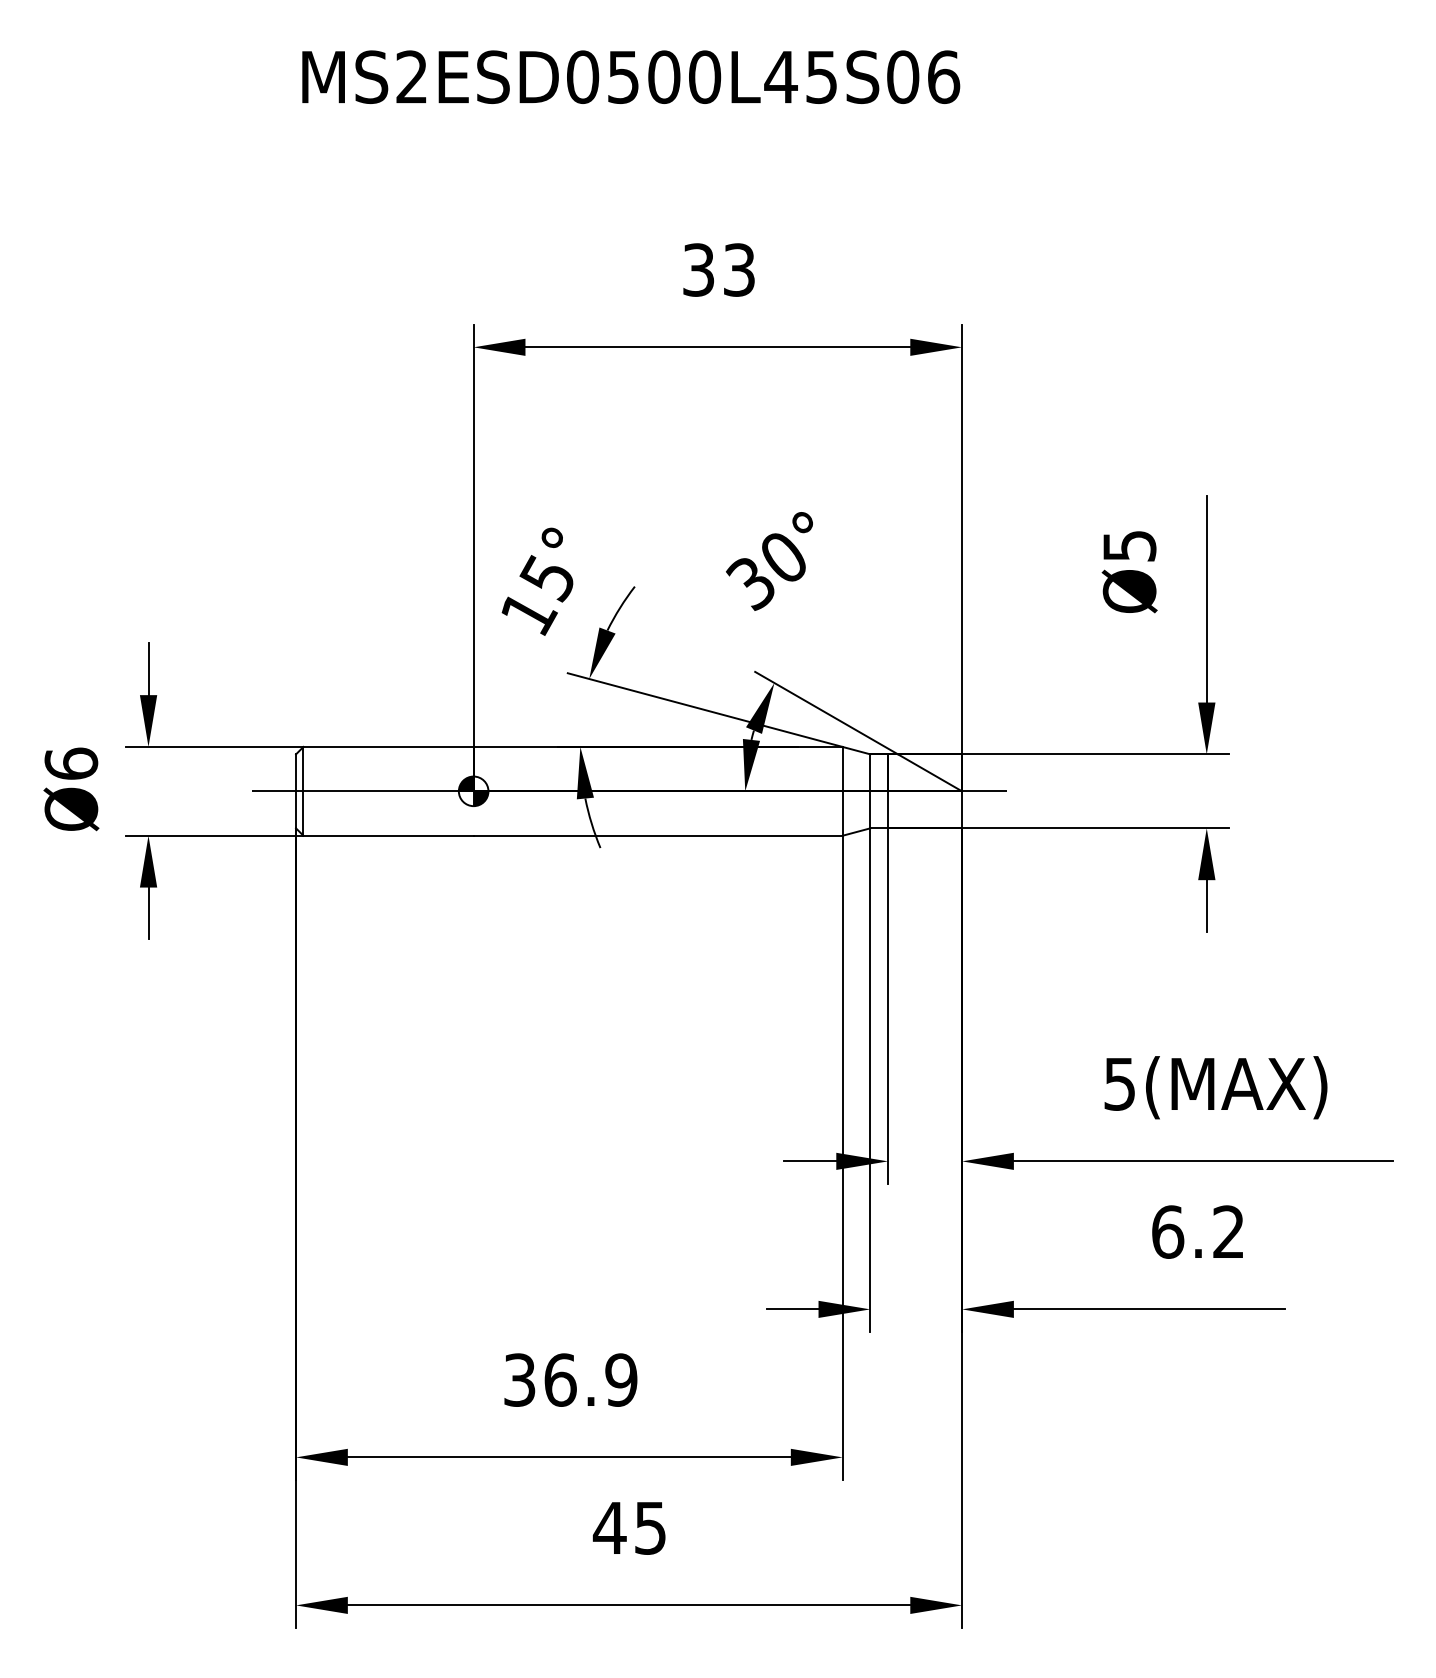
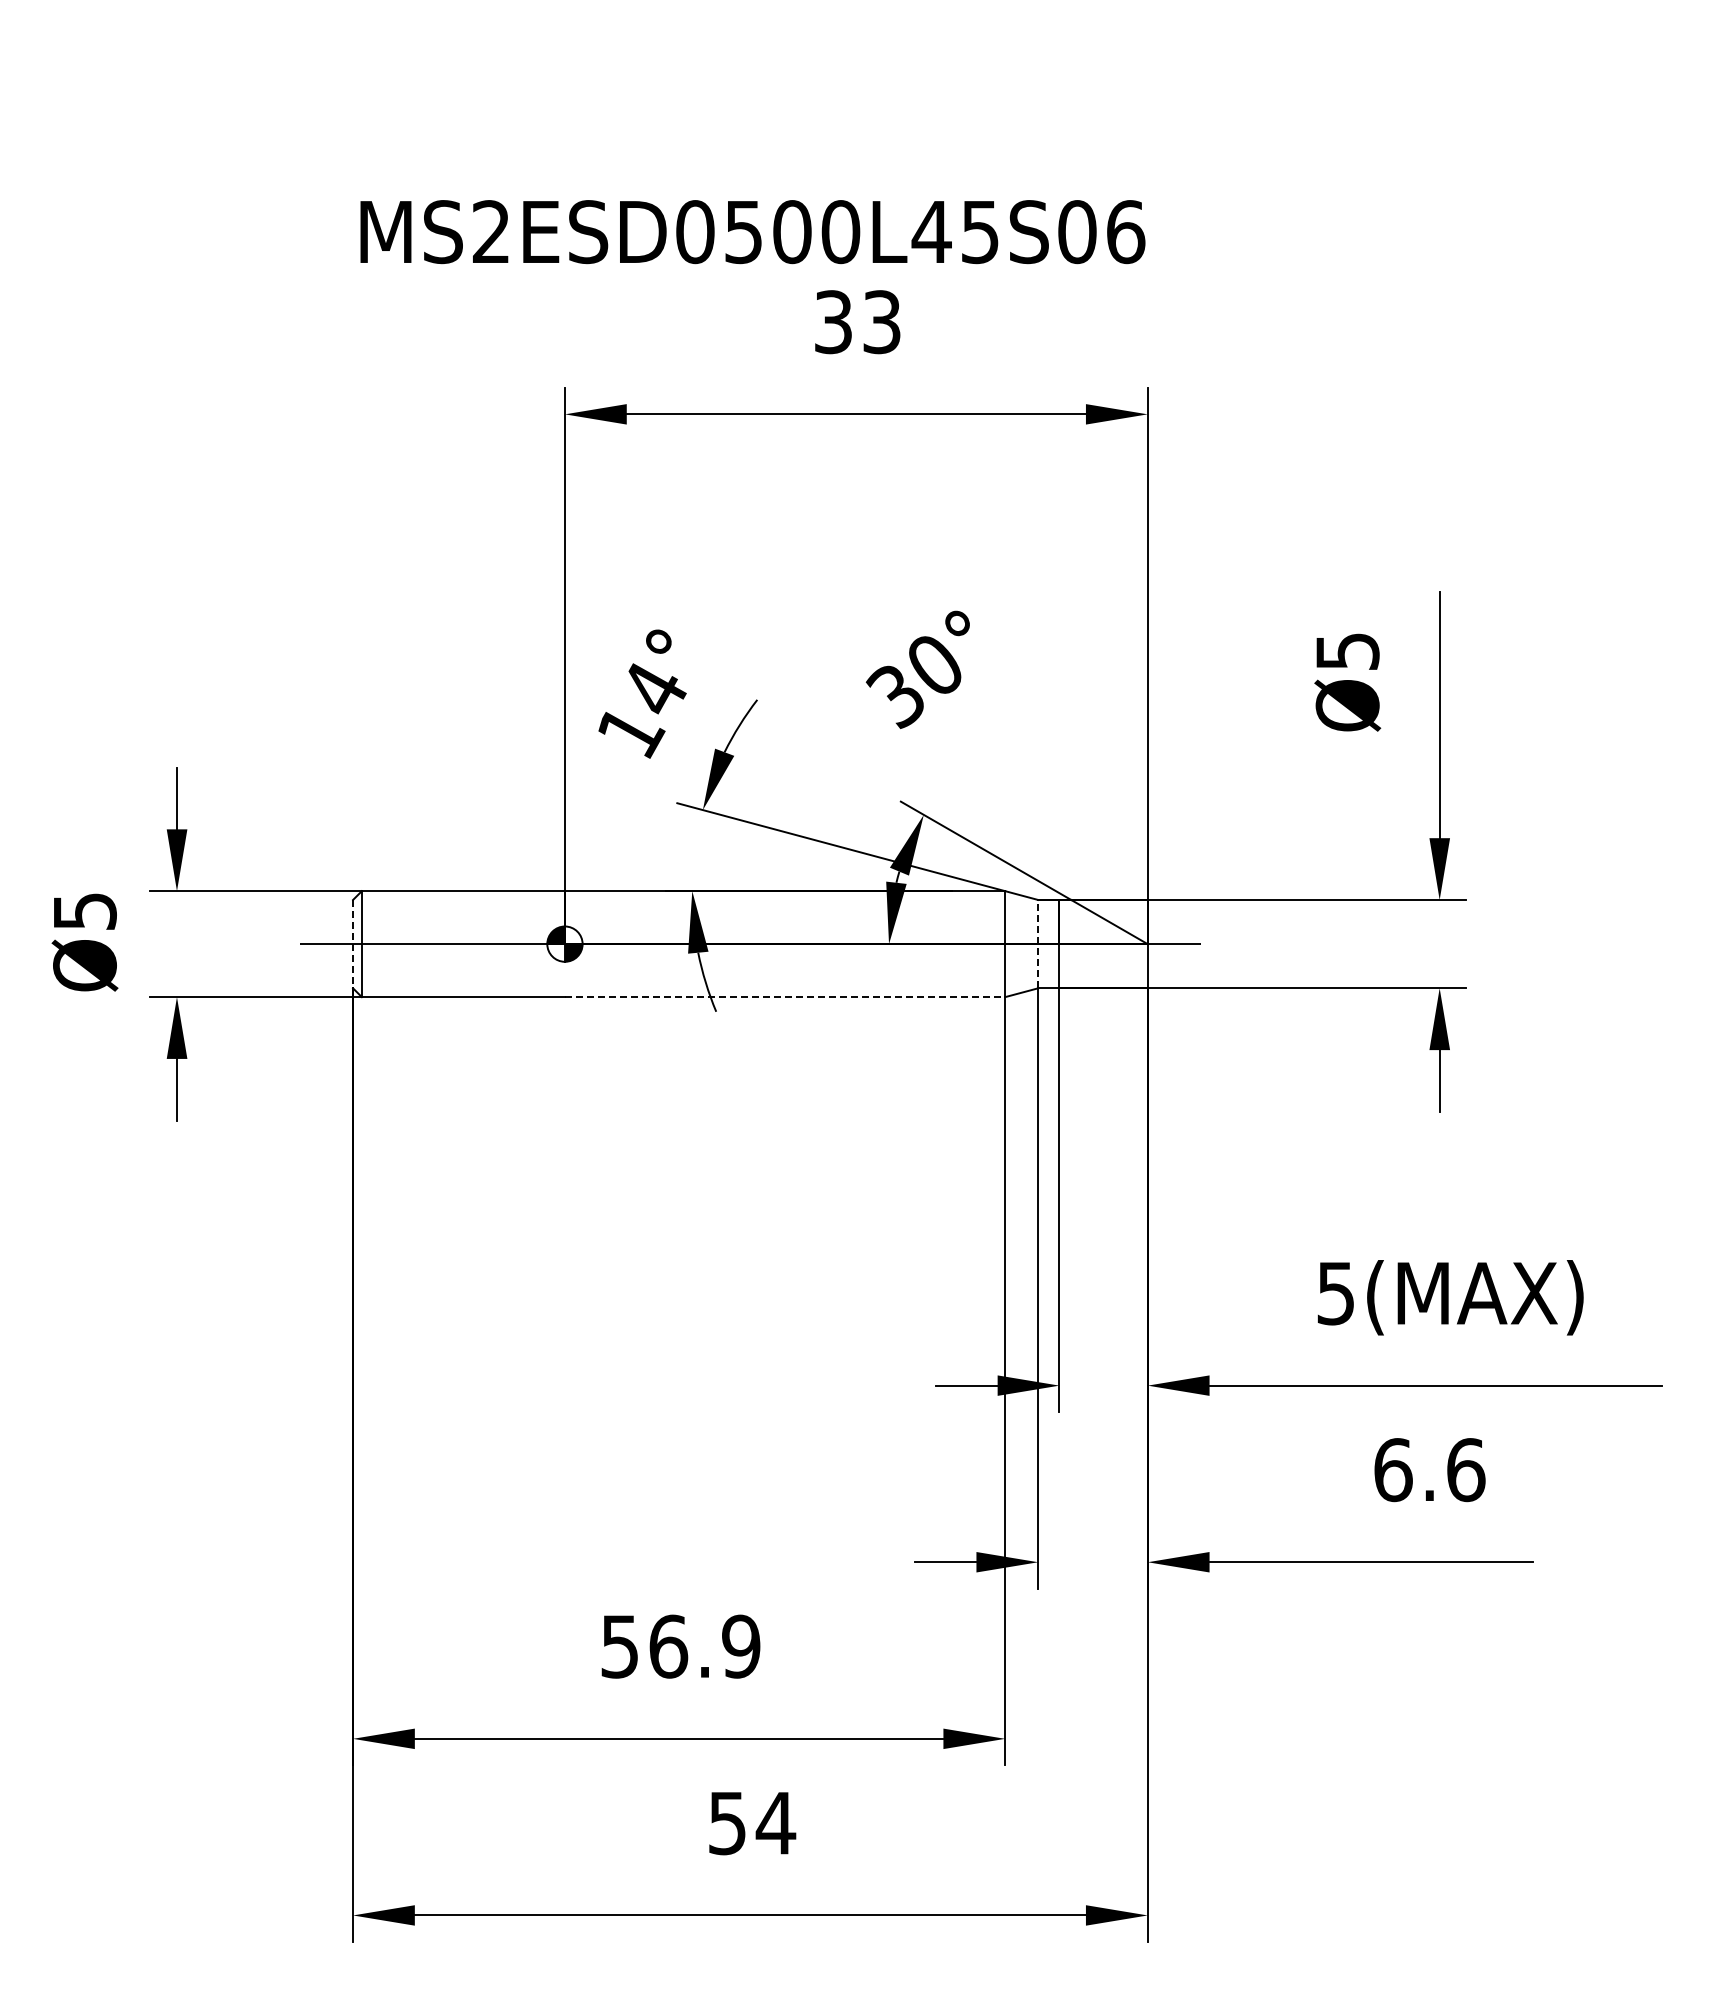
text: (630, 77) -> (752, 232), moved
text: (547, 578) -> (652, 690), 15° -> 14°
text: (70, 763) -> (84, 911), Ø6 -> Ø5
line: (870, 790) -> (1038, 943), solid -> dashed
line: (296, 791) -> (353, 944), solid -> dashed
line: (658, 836) -> (785, 997), solid -> dashed
text: (1229, 1232) -> (1466, 1470), 6.2 -> 6.6
text: (520, 1379) -> (620, 1646), 36.9 -> 56.9
text: (629, 1528) -> (751, 1823), 45 -> 54

